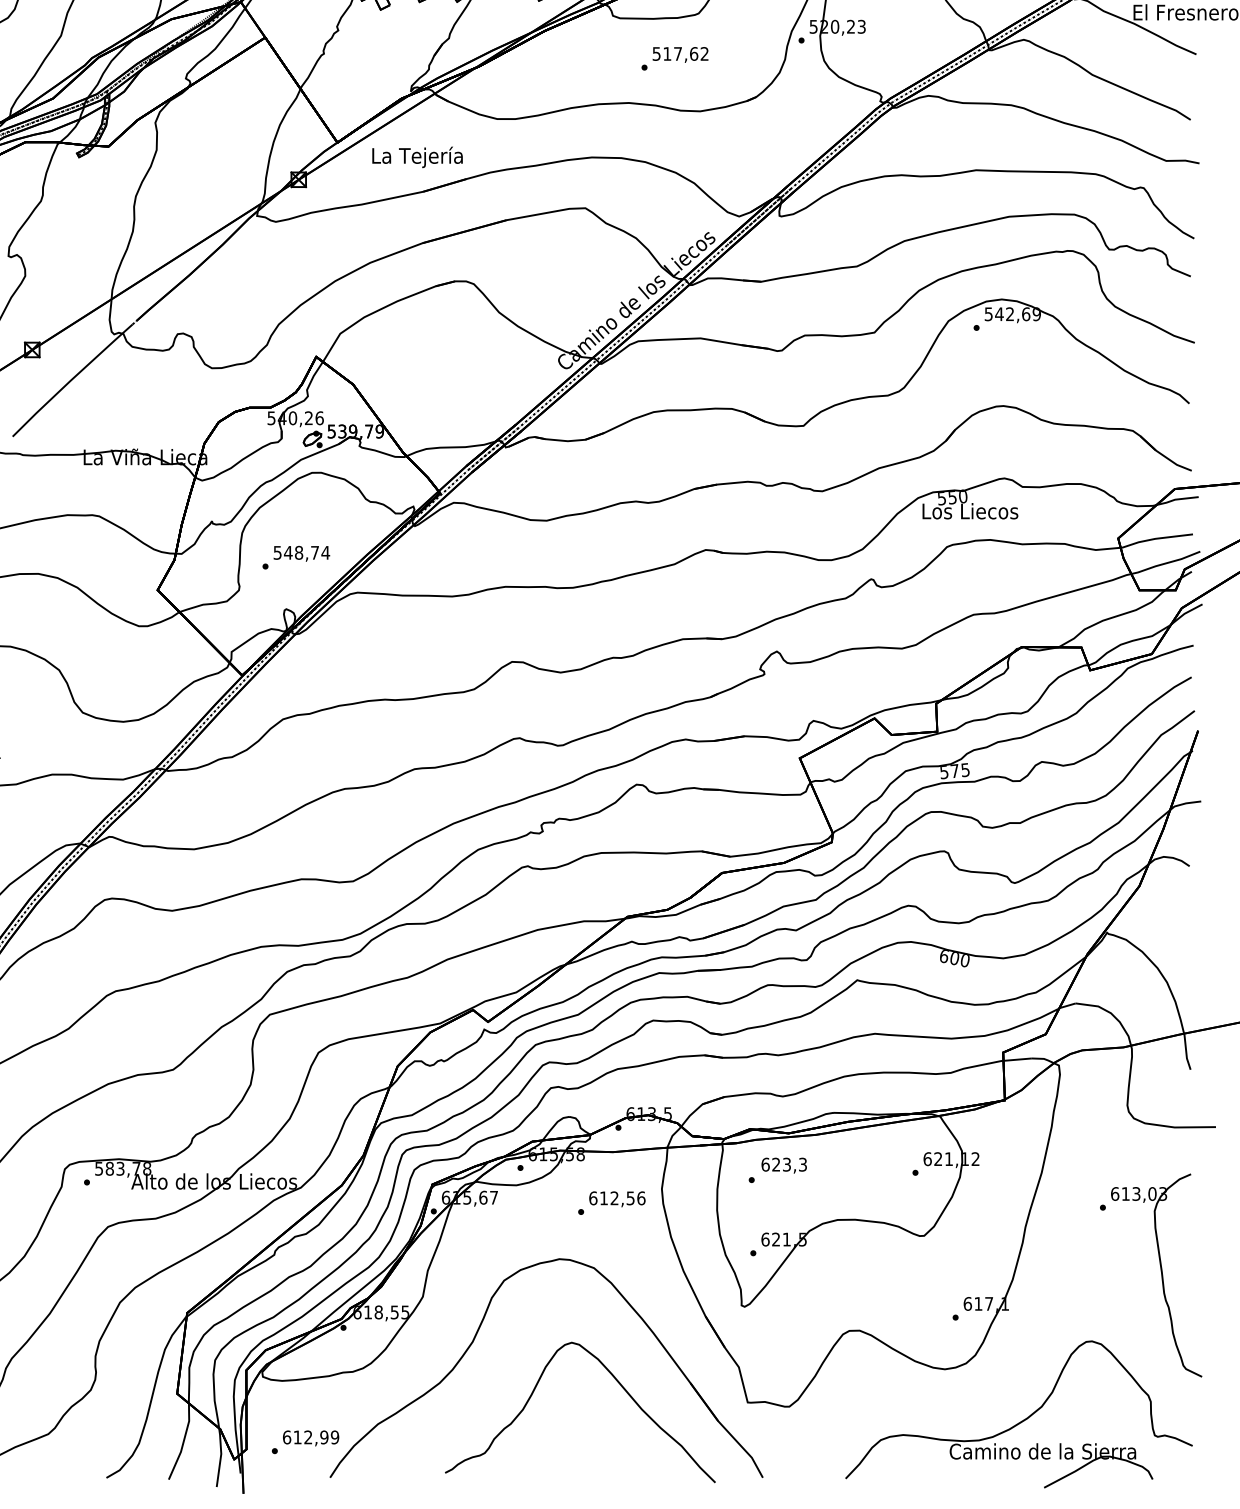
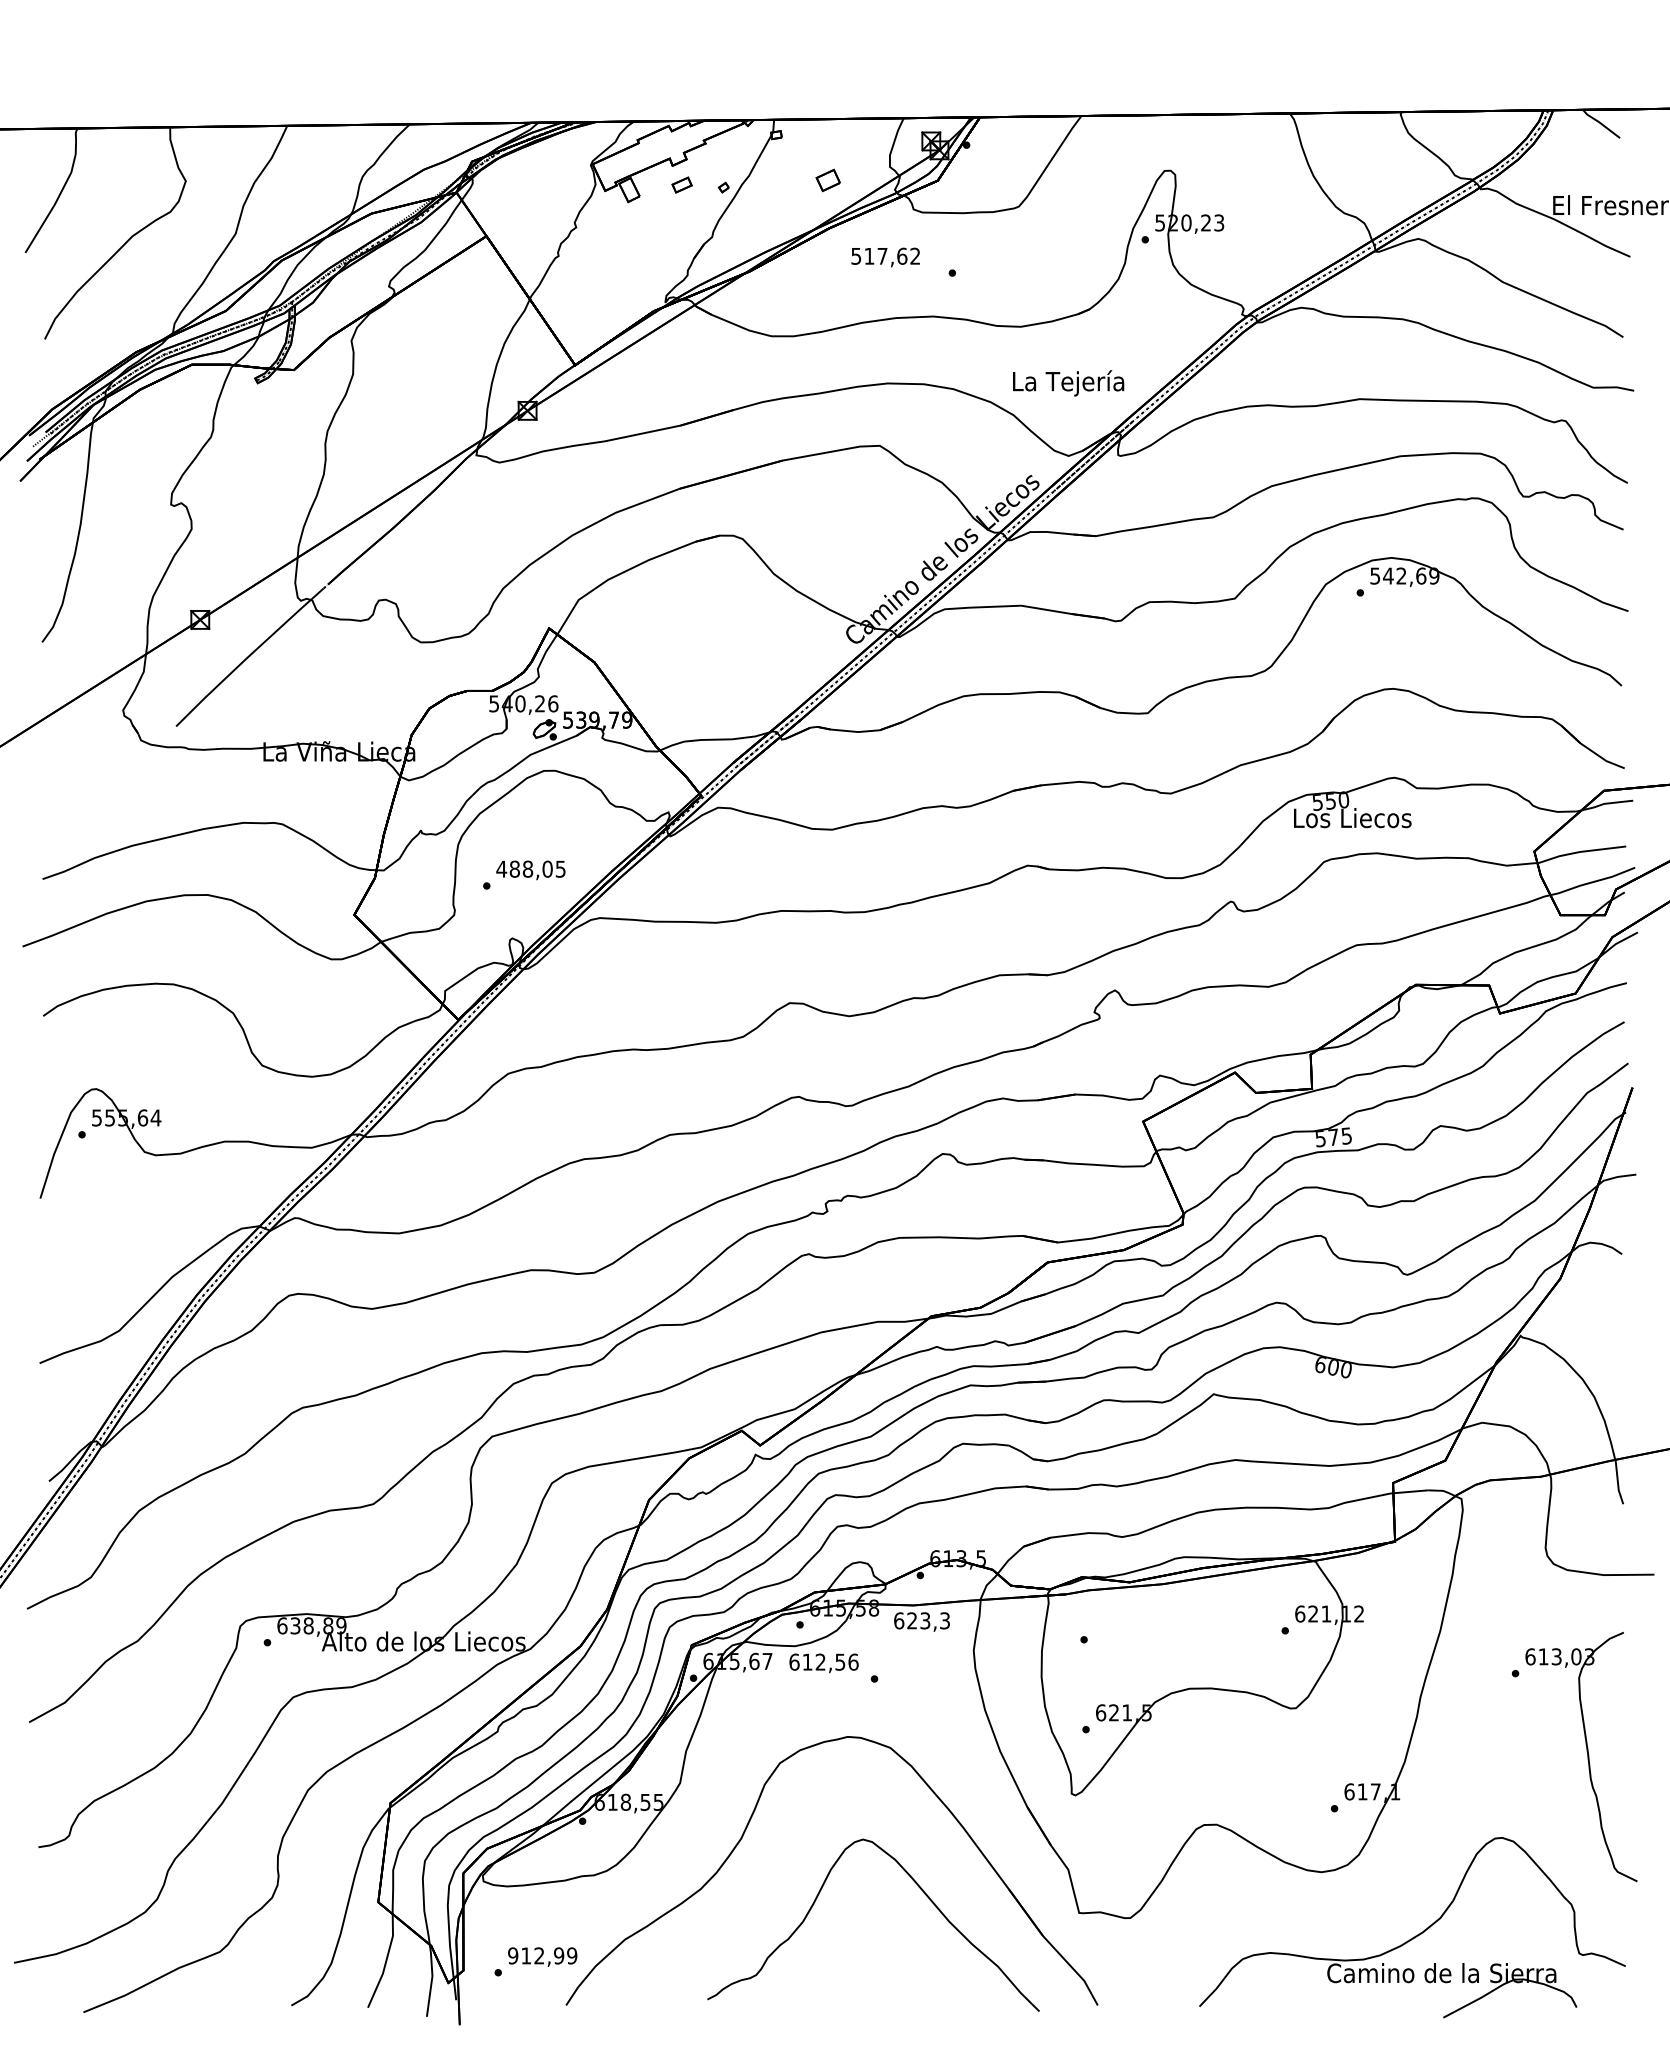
text: (680, 54) -> (885, 257), moved
text: (417, 157) -> (1068, 383), moved
text: (301, 552) -> (531, 868), 548,74 -> 488,05
text: (783, 1165) -> (921, 1621), moved
text: (122, 1168) -> (311, 1625), 583,78 -> 638,89
text: (616, 1199) -> (823, 1663), moved
text: (287, 1437) -> (513, 1955), 612,99 -> 912,99

